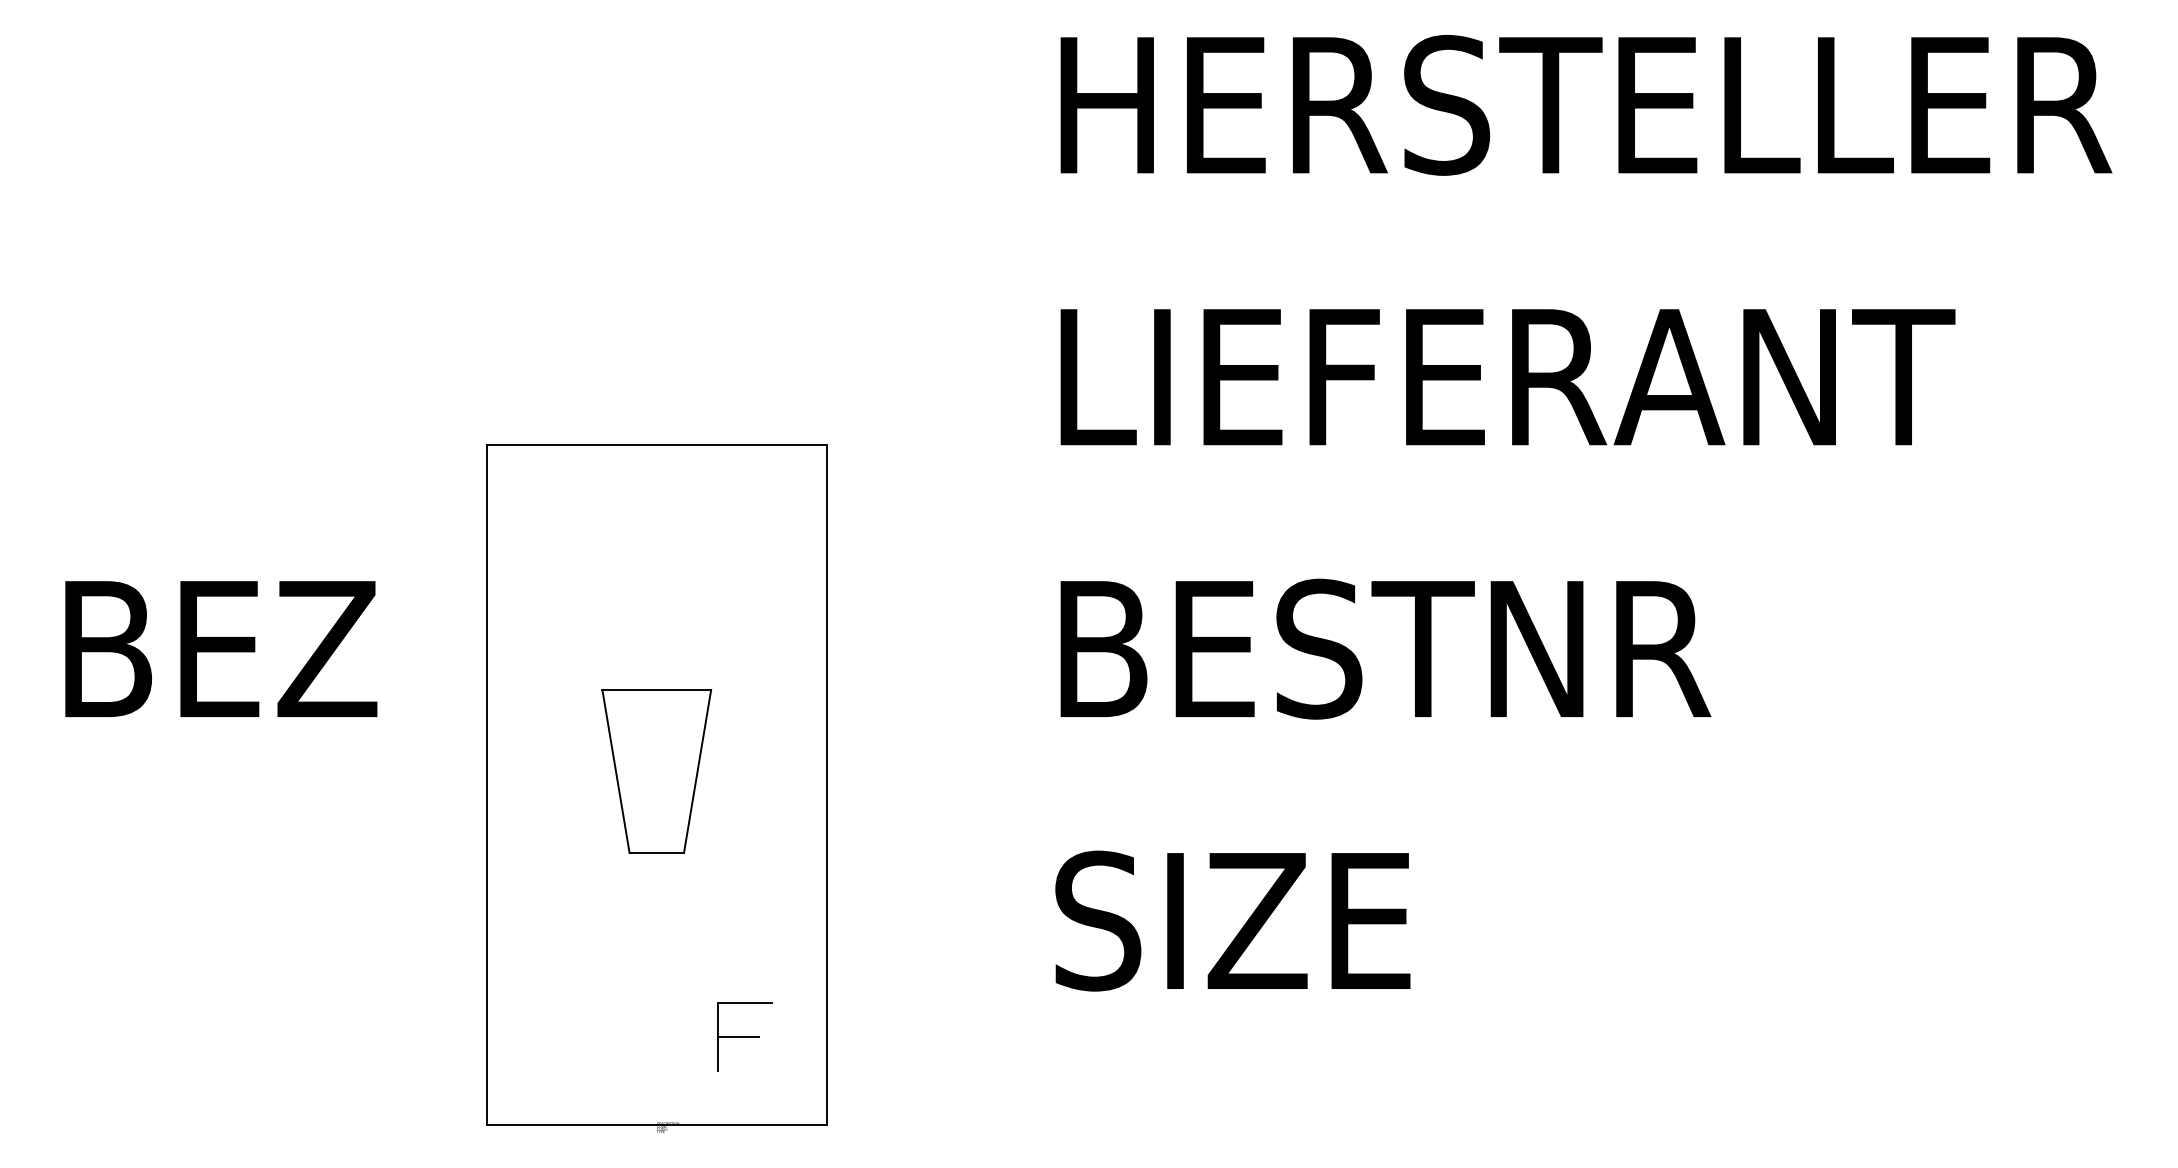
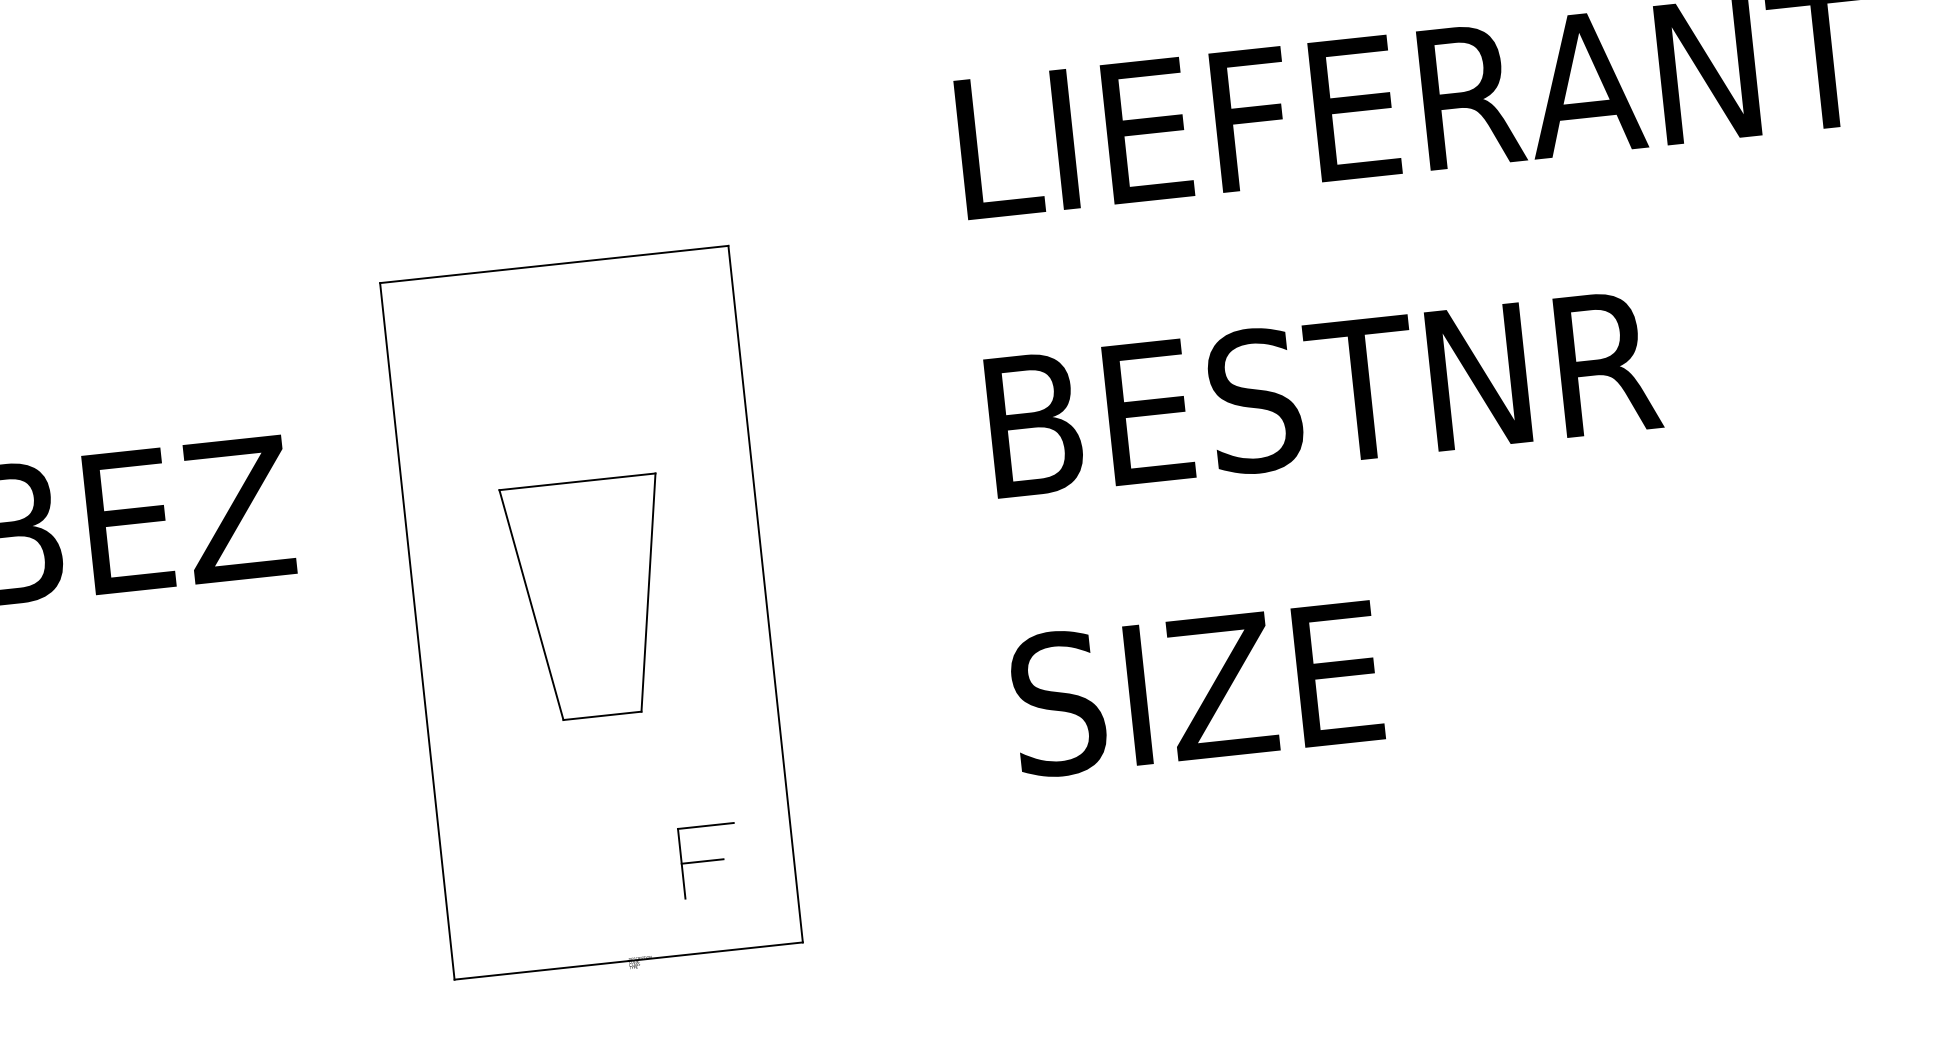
part: (656, 771) -> (589, 598), size x1.4

